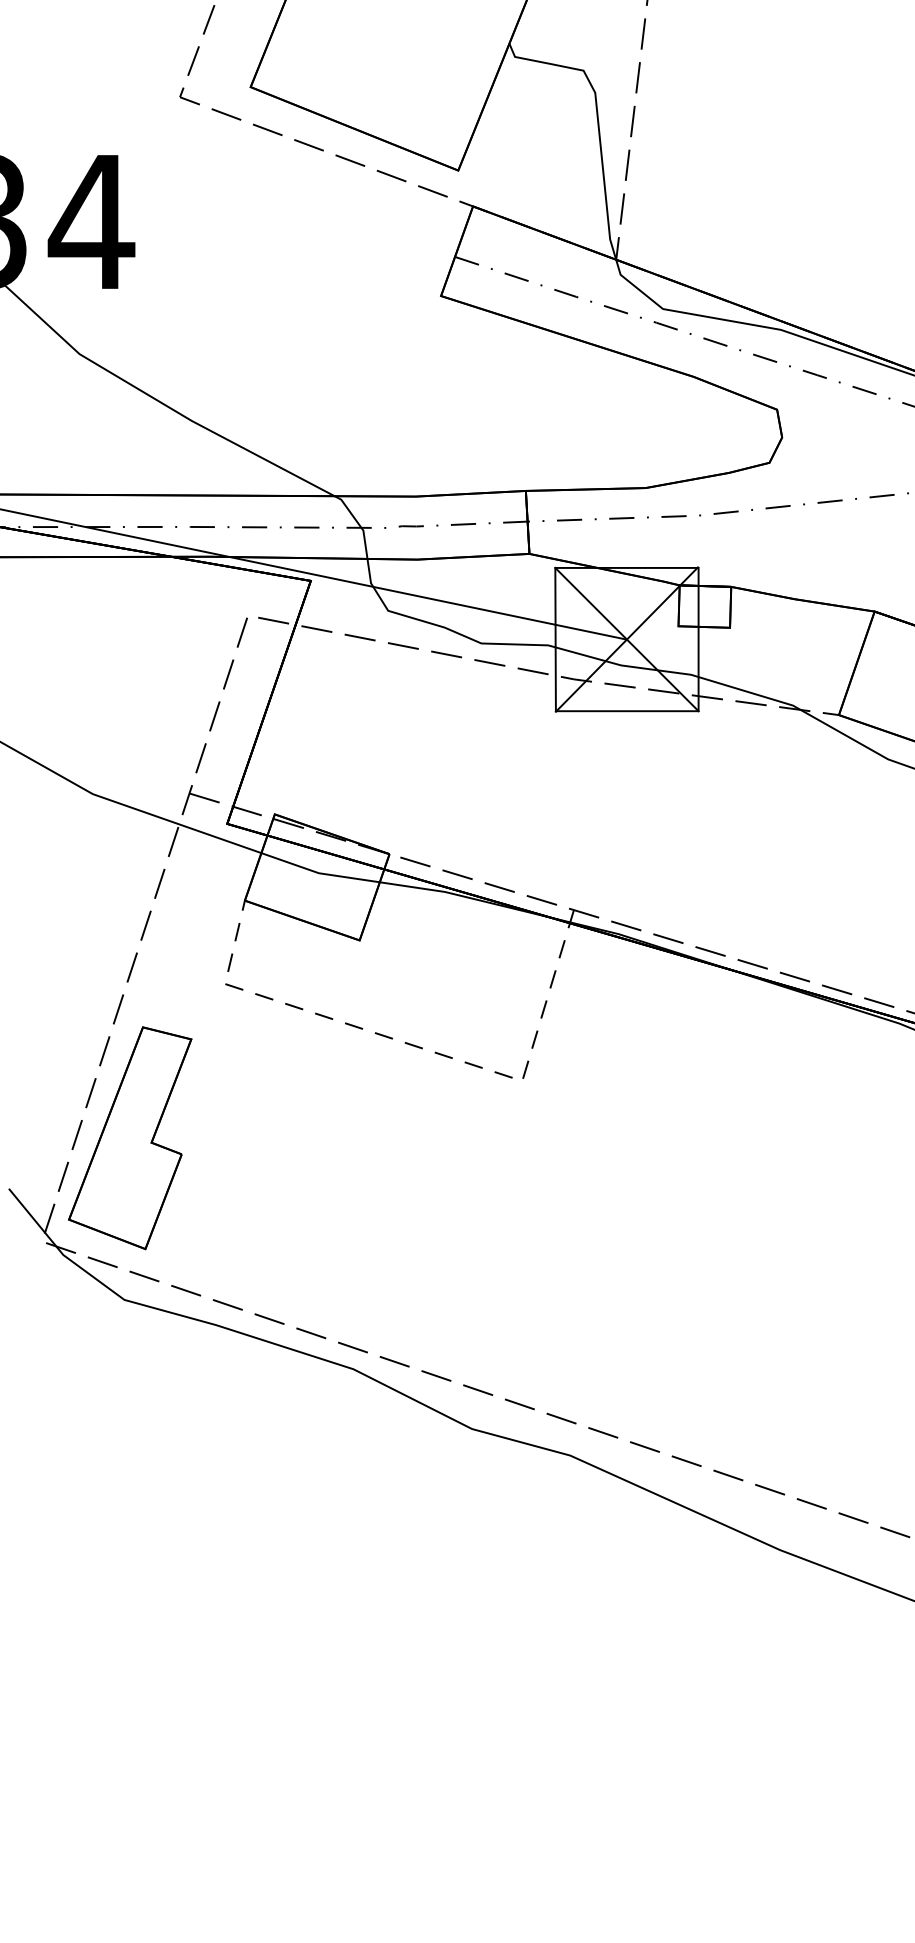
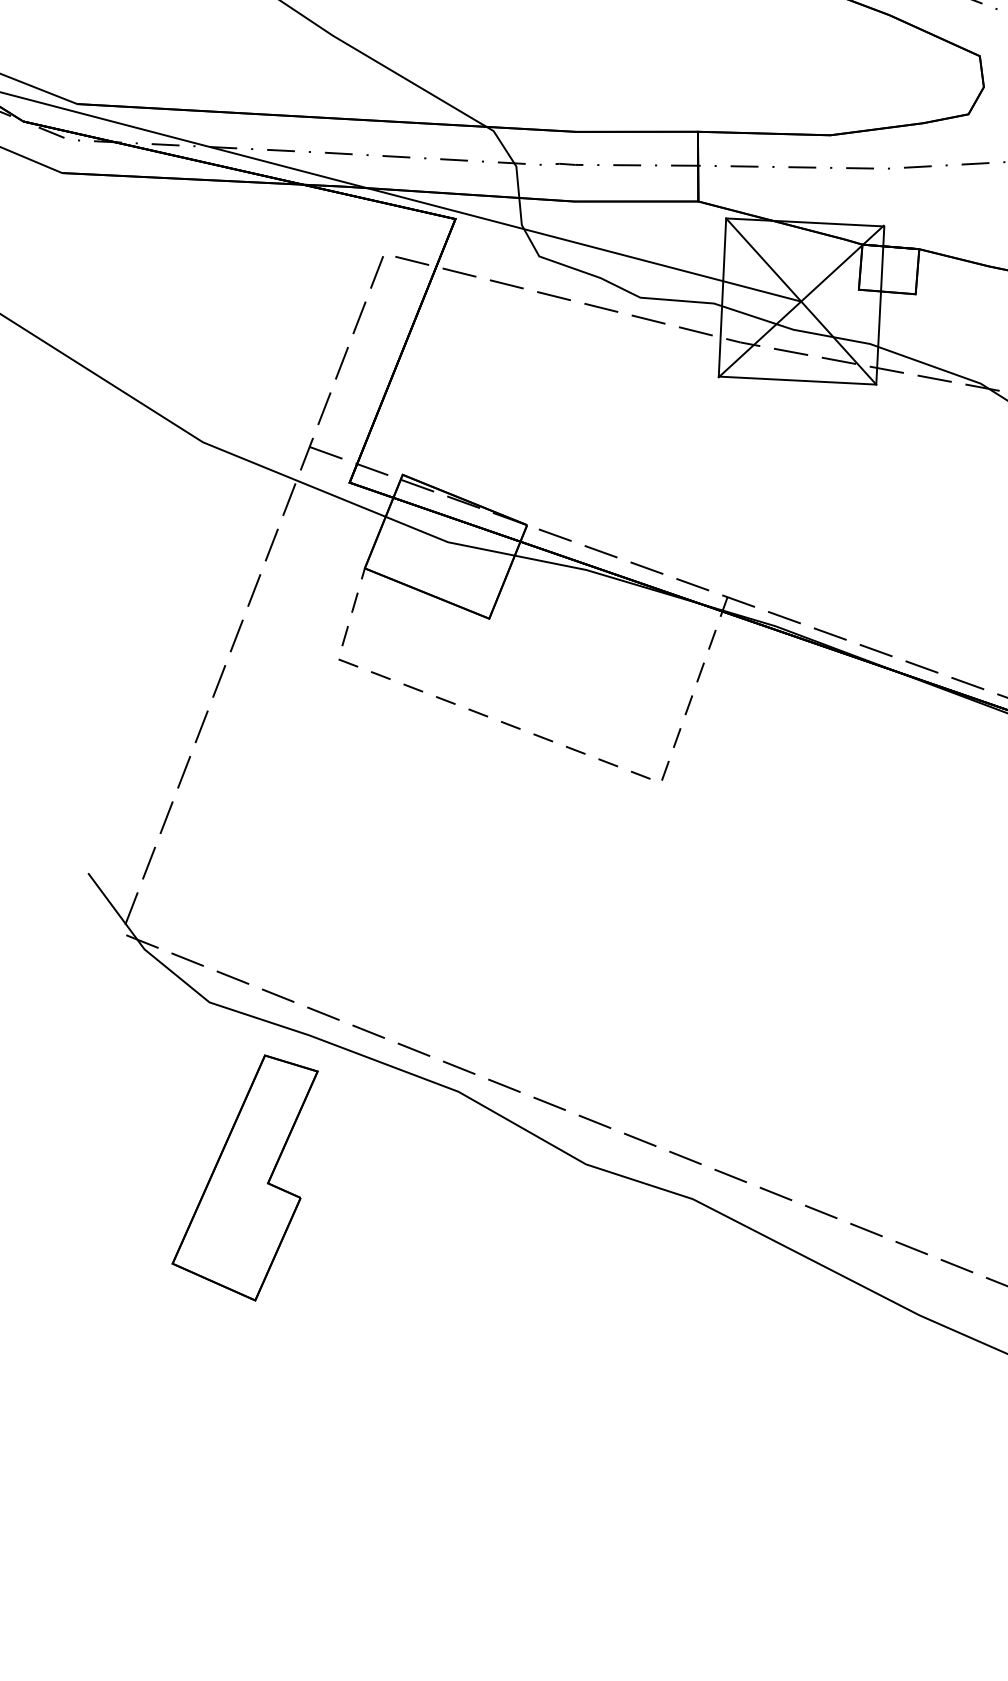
part: (130, 1138) -> (244, 1177), moved

